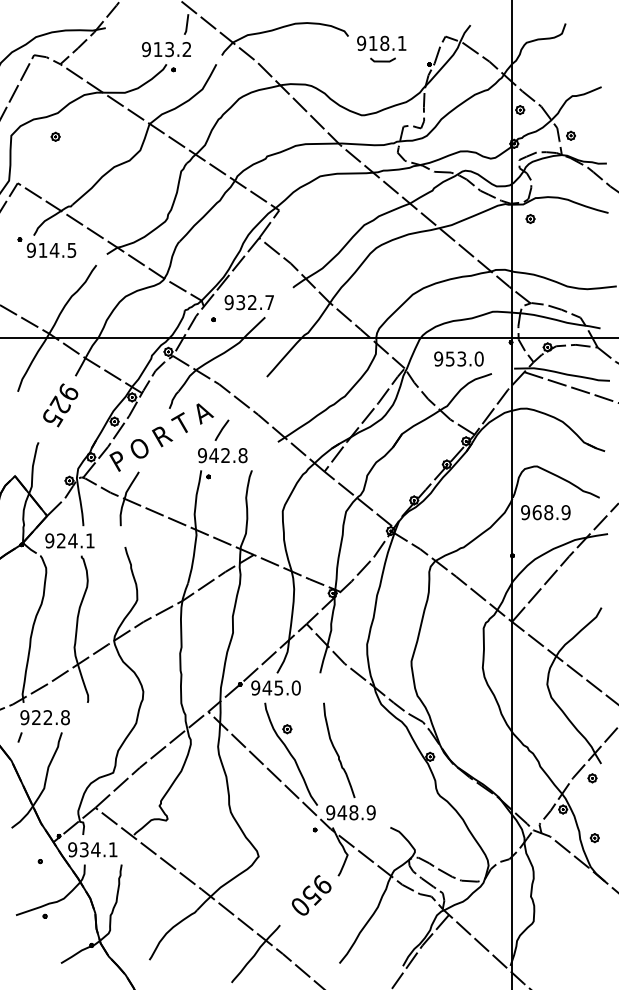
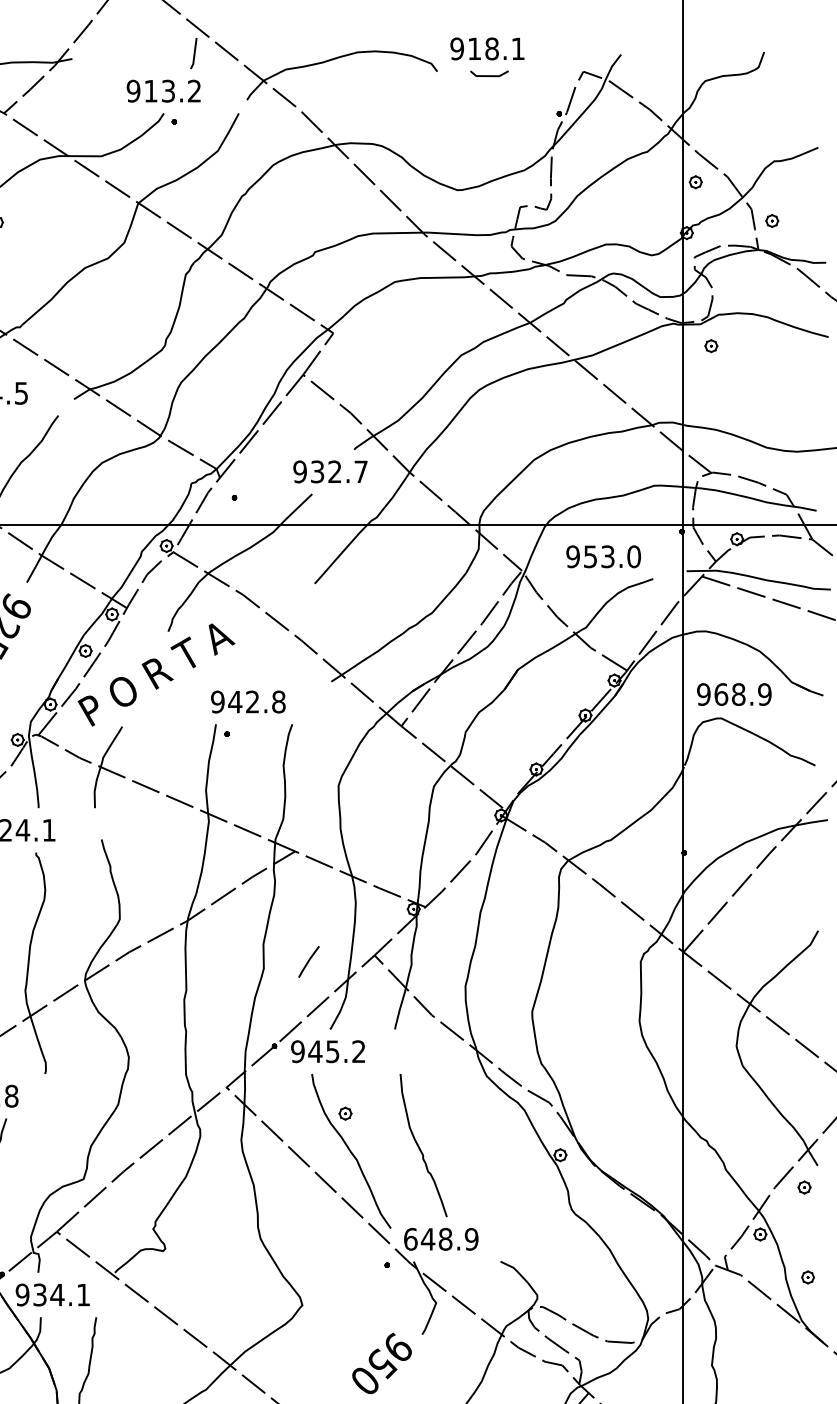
part: (381, 48) -> (487, 56), moved
text: (248, 302) -> (329, 471), moved
line: (221, 429) -> (308, 960), moved
text: (545, 512) -> (733, 694), moved
text: (295, 687) -> (357, 1050), 945.0 -> 945.2
text: (330, 812) -> (410, 1238), 948.9 -> 648.9

